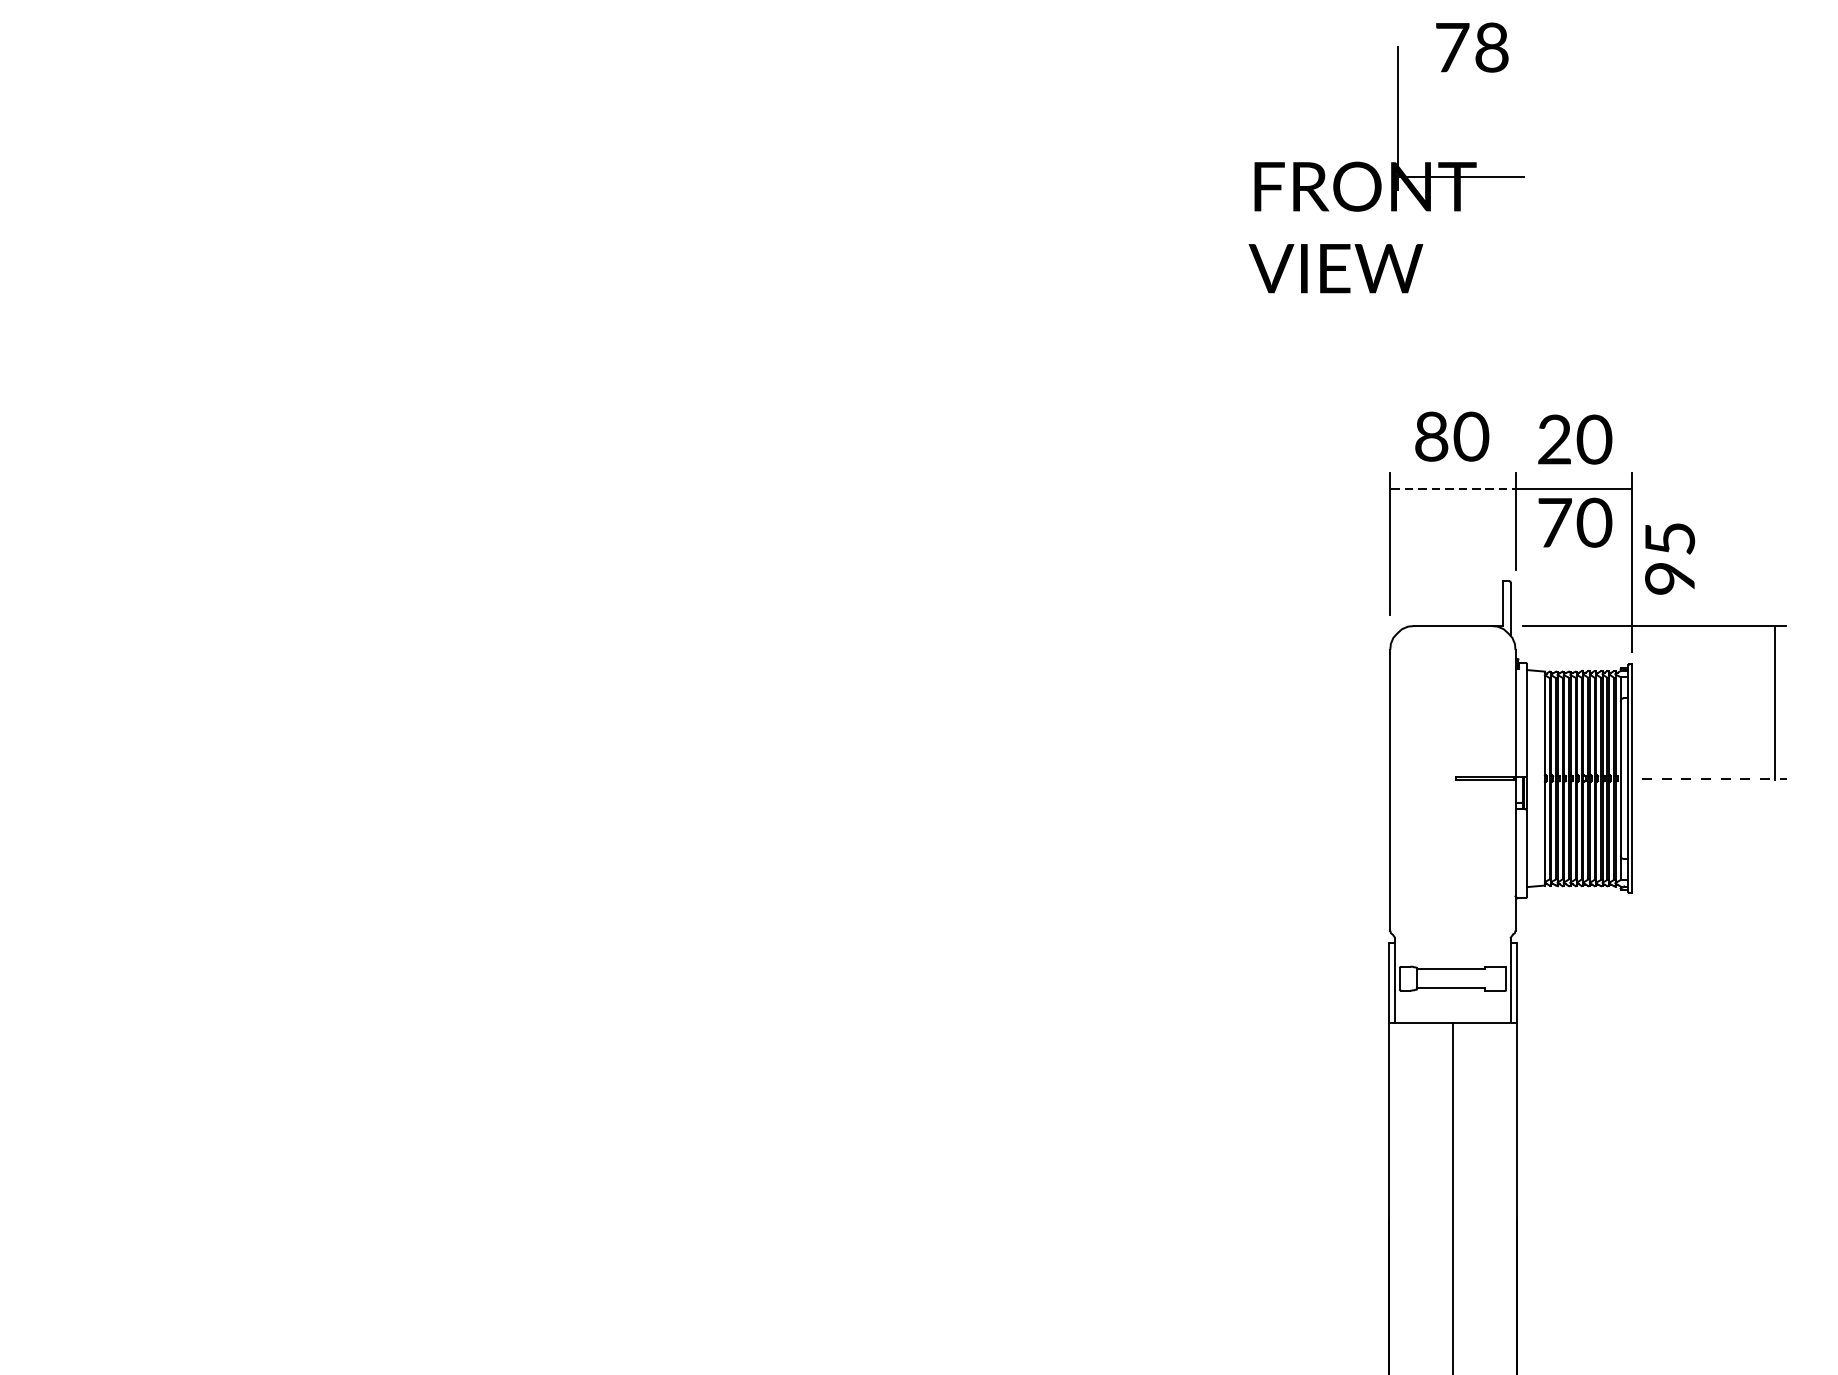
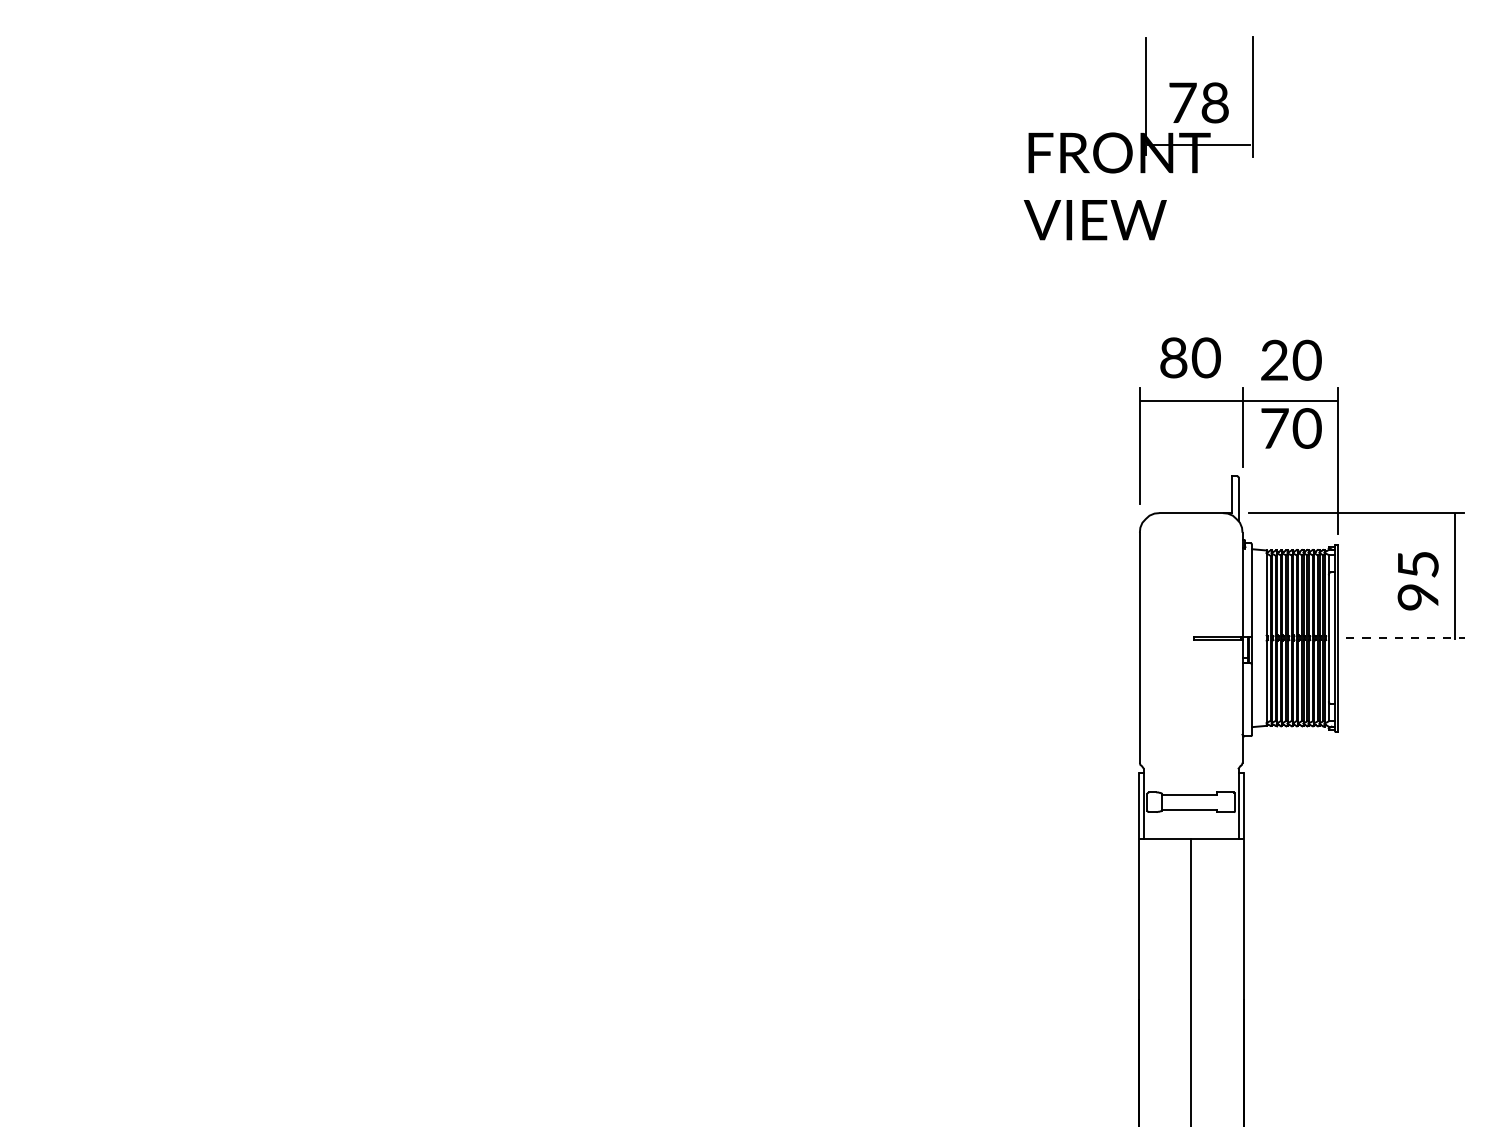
text: (1471, 47) -> (1198, 102), moved
line: (1528, 117) -> (1253, 96), added
line: (1453, 488) -> (1191, 400), dashed -> solid
text: (1669, 559) -> (1417, 581), moved

